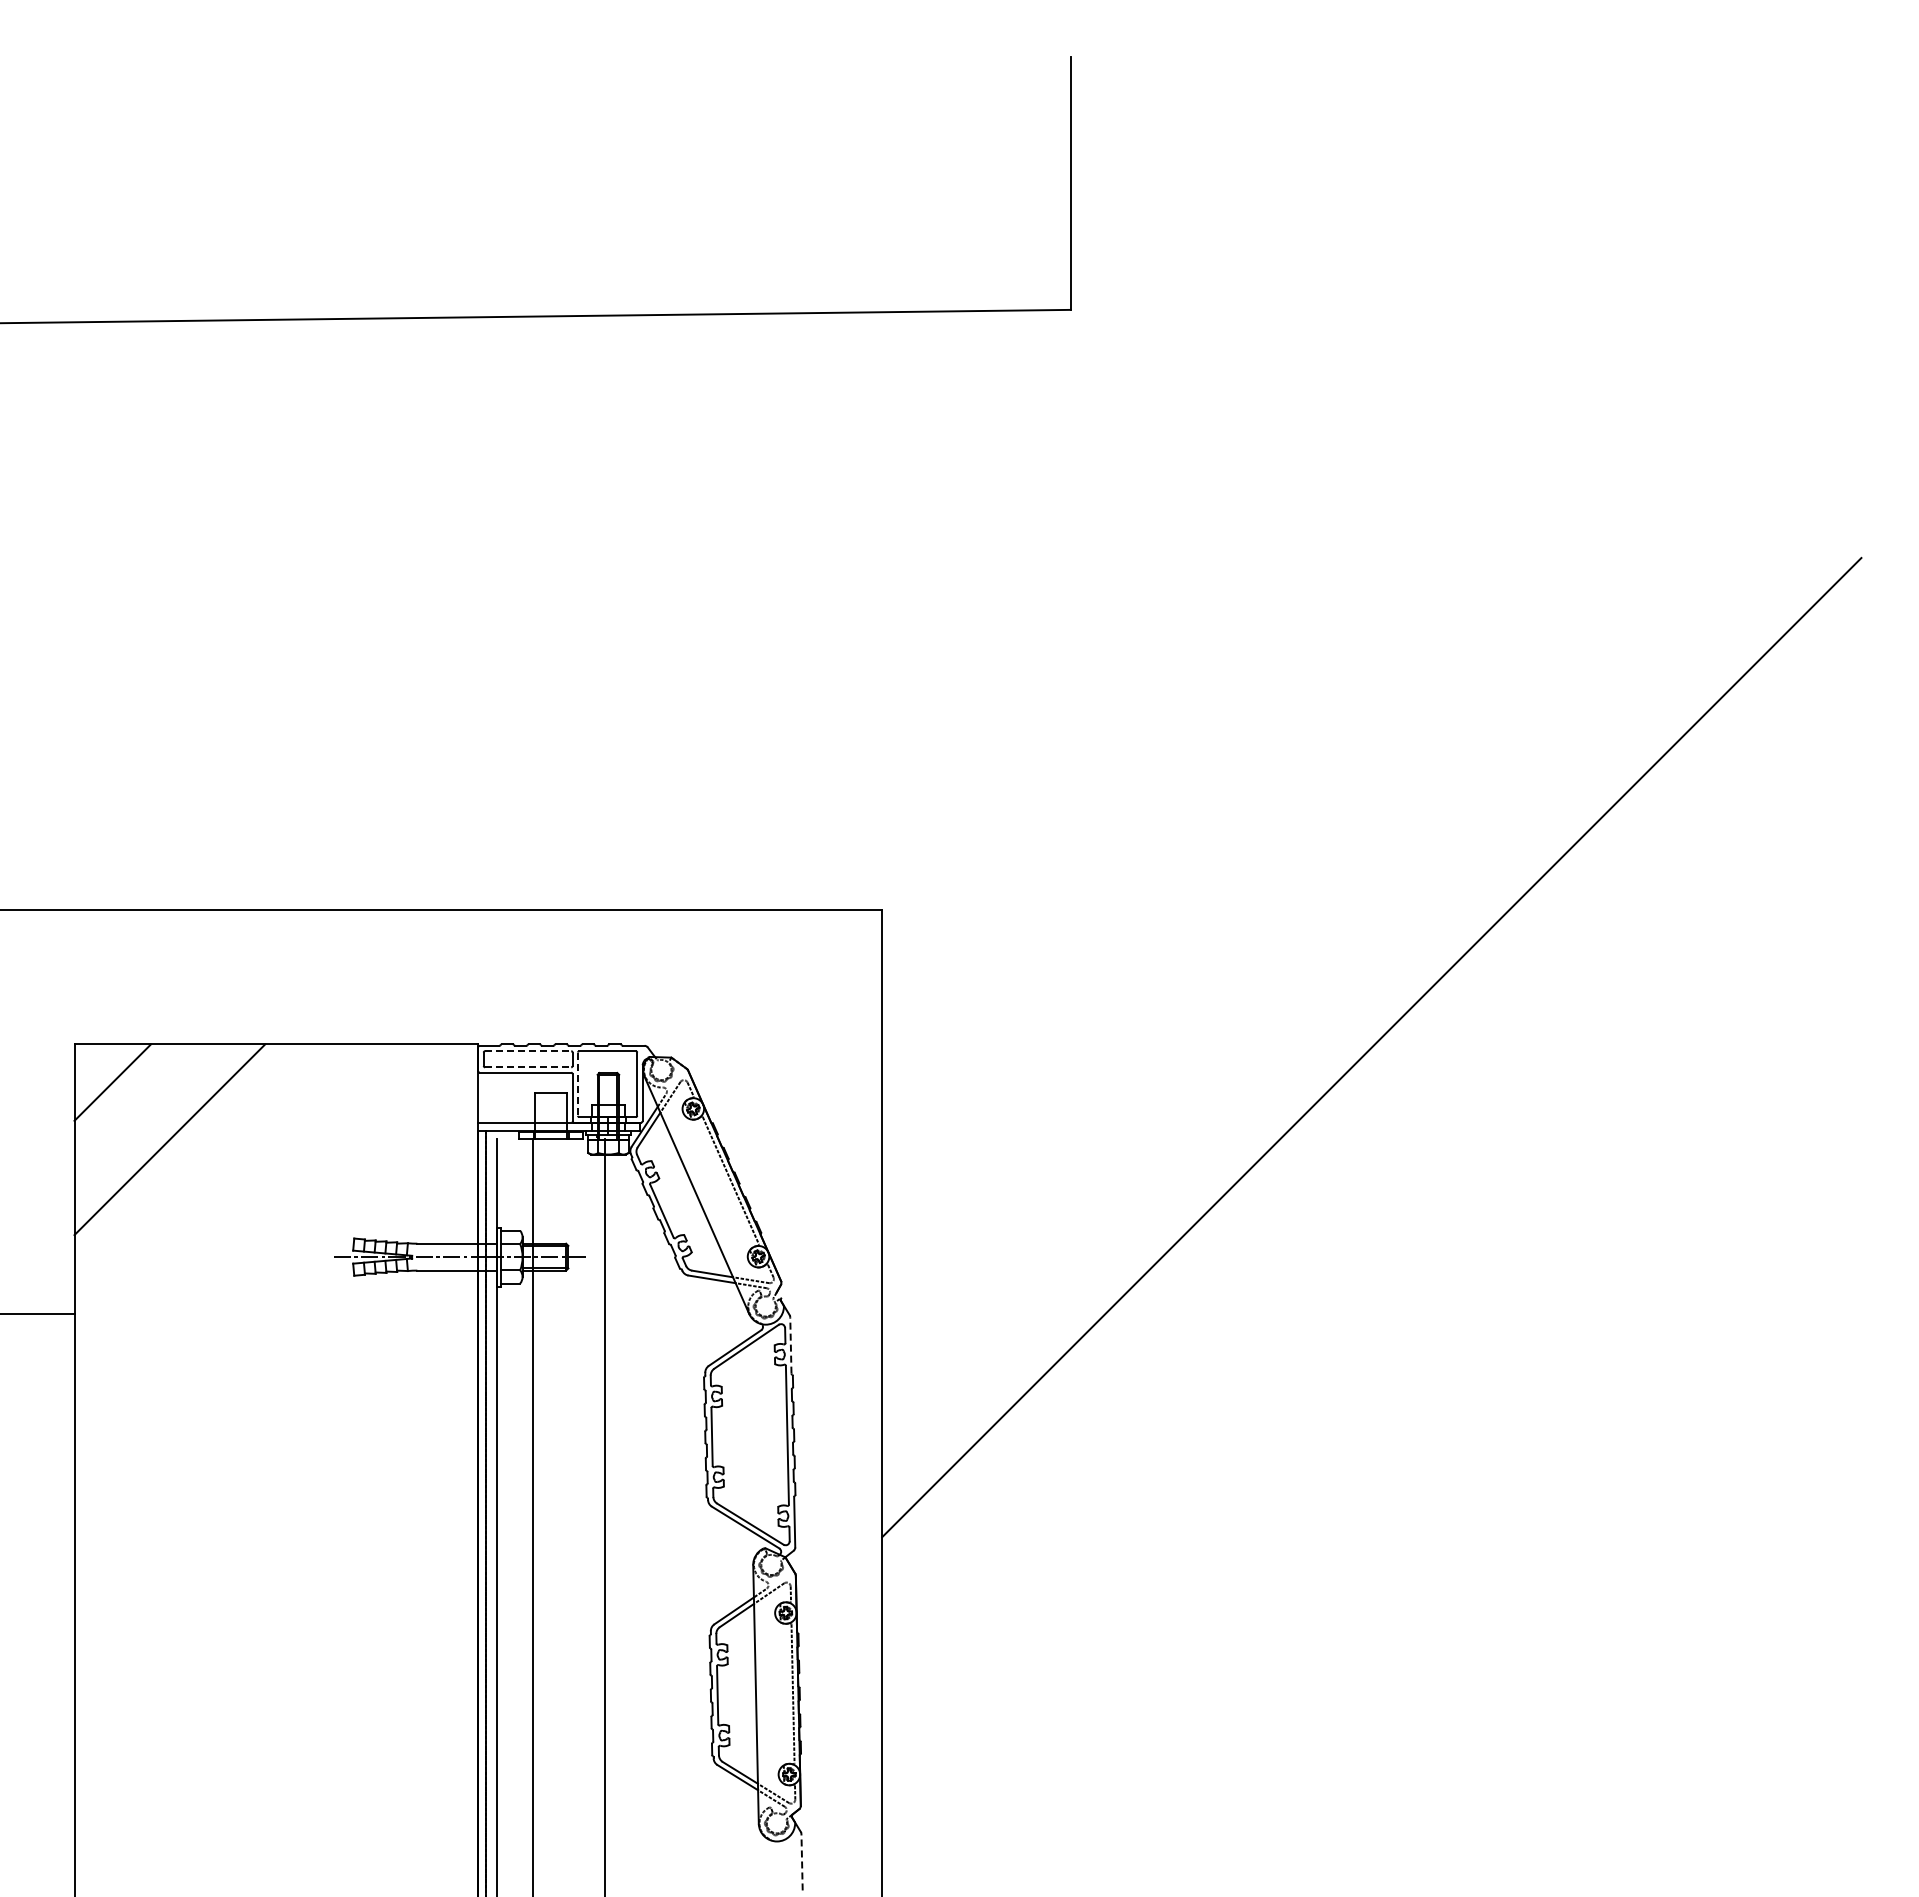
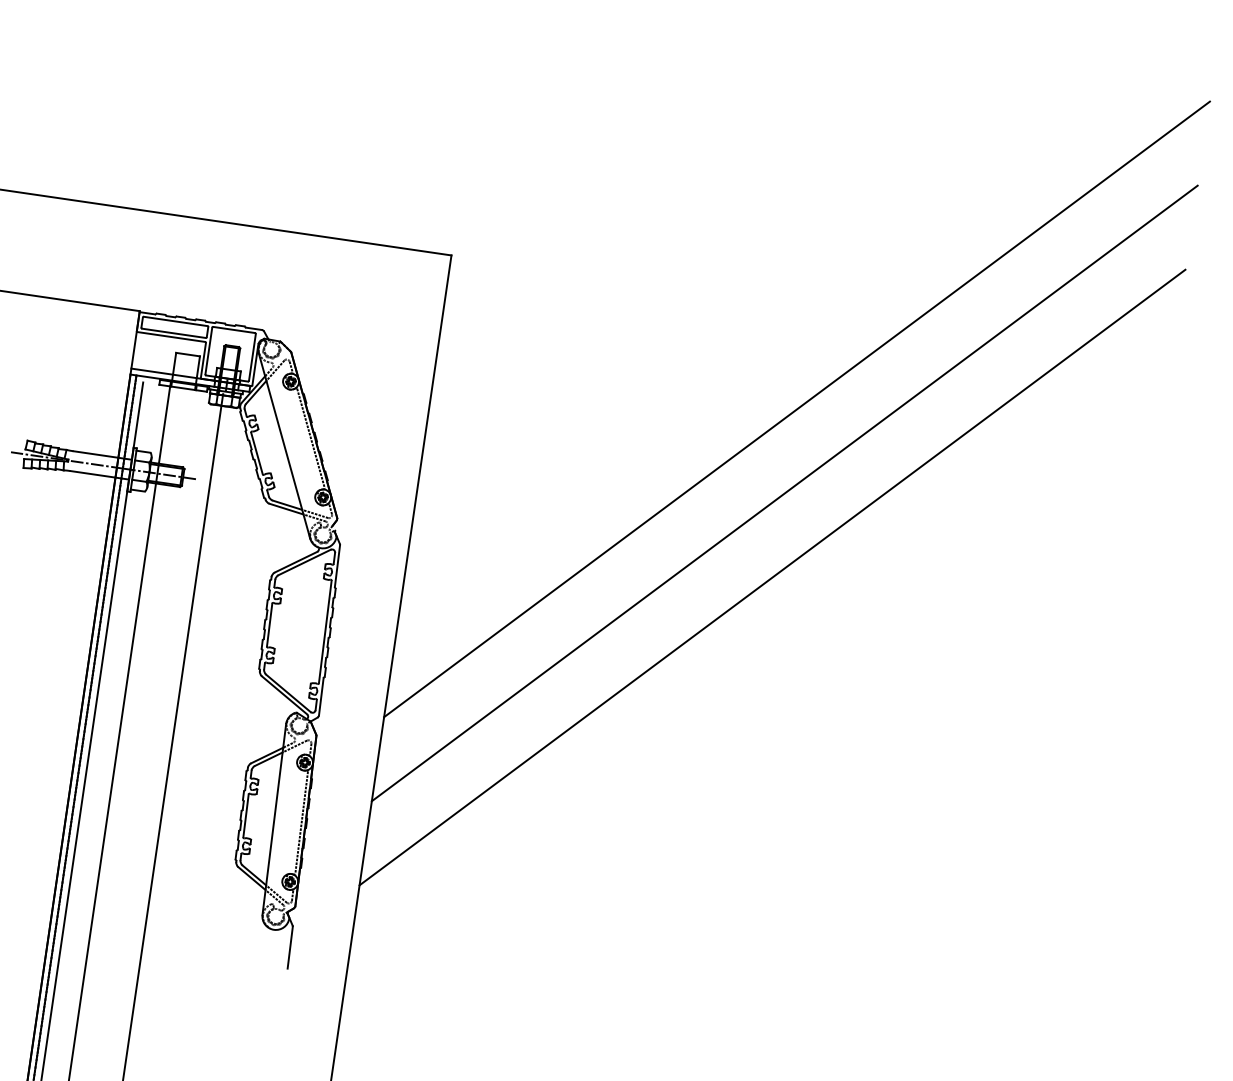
line: (528, 1051) -> (175, 321), dashed -> solid
line: (528, 1067) -> (174, 333), dashed -> solid
line: (577, 1084) -> (208, 351), dashed -> solid
line: (1371, 1161) -> (784, 493), added
line: (1371, 1275) -> (772, 577), added
line: (790, 1344) -> (337, 565), dashed -> solid
line: (802, 1861) -> (290, 947), dashed -> solid

